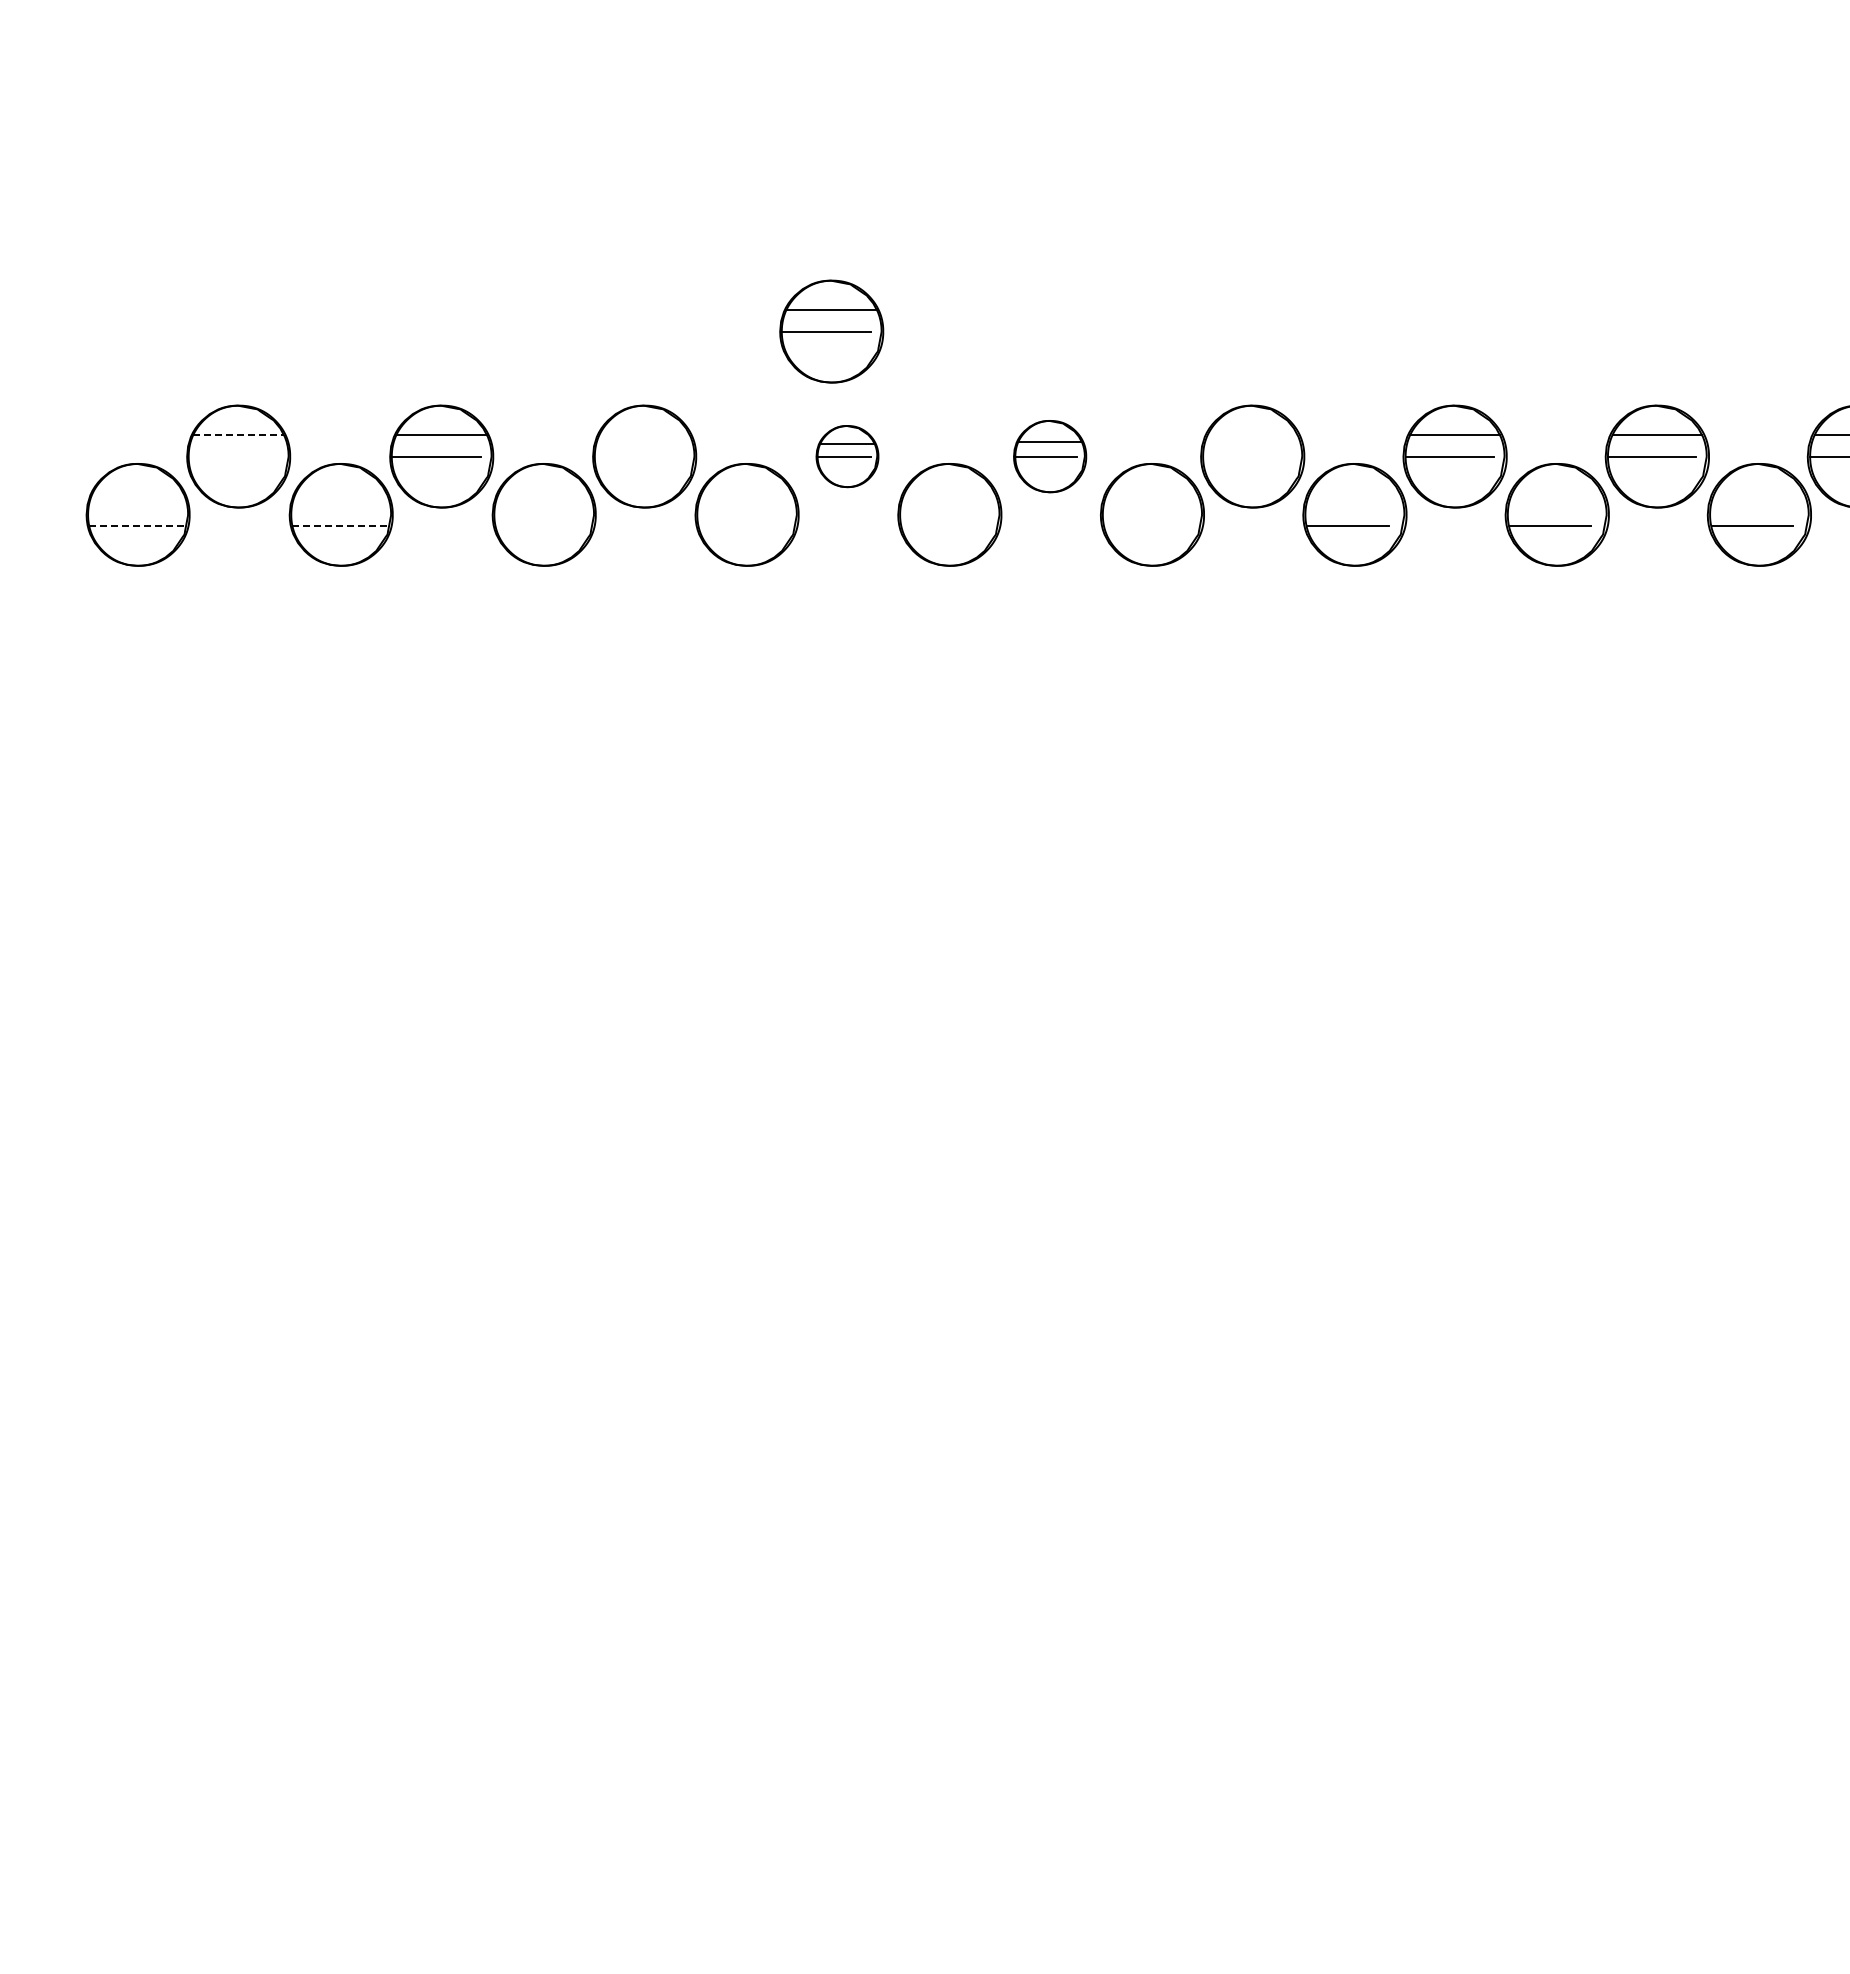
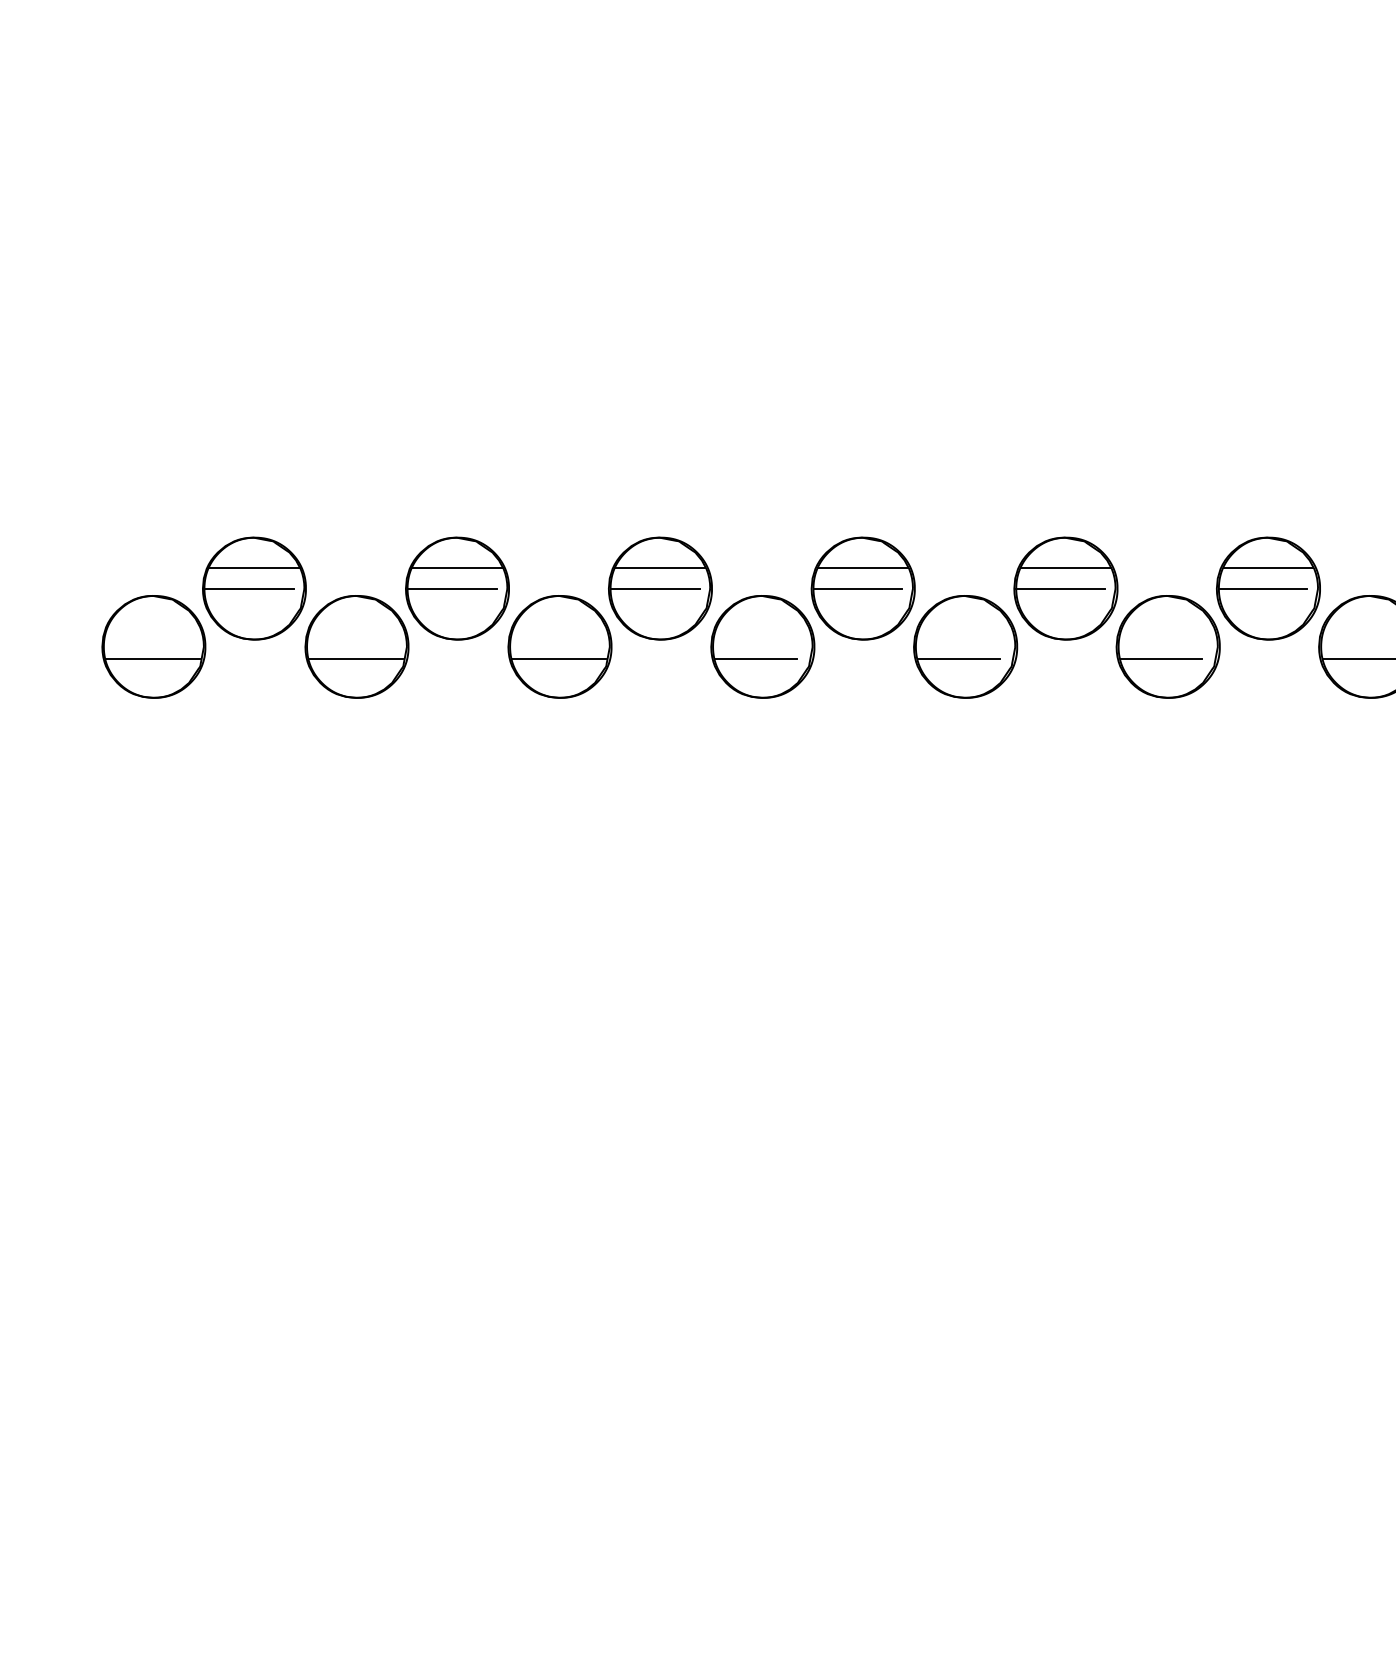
part: (831, 331) -> (847, 463), removed
line: (239, 435) -> (255, 567), dashed -> solid
line: (644, 435) -> (660, 567), added
line: (1252, 435) -> (1268, 567), added
part: (847, 456) -> (863, 588), size x1.67
part: (1049, 456) -> (1065, 588), size x1.43
line: (233, 457) -> (249, 589), added
line: (638, 457) -> (654, 589), added
line: (1247, 457) -> (1263, 589), added
line: (136, 526) -> (152, 658), dashed -> solid
line: (340, 526) -> (356, 658), dashed -> solid
line: (543, 526) -> (559, 658), added
line: (740, 526) -> (756, 658), added
line: (943, 526) -> (959, 658), added
line: (1145, 526) -> (1161, 658), added

